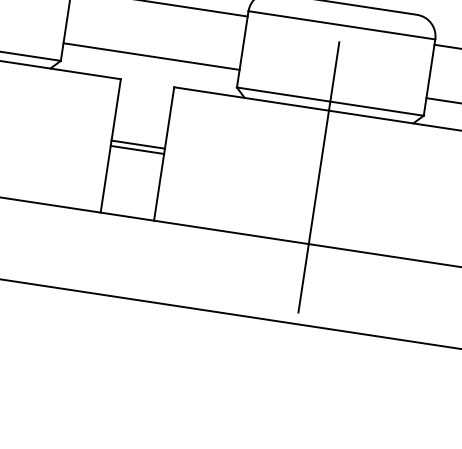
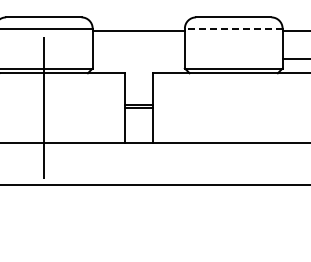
line: (341, 25) -> (233, 28), solid -> dashed
line: (150, 56) -> (138, 59), removed
line: (318, 176) -> (233, 107), removed

